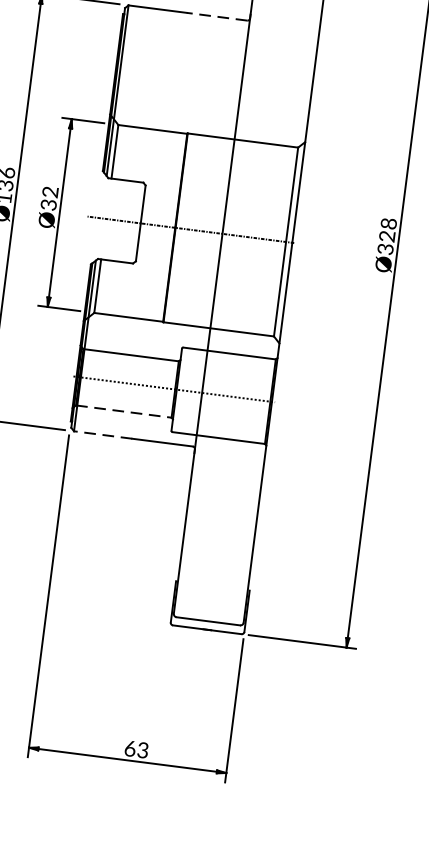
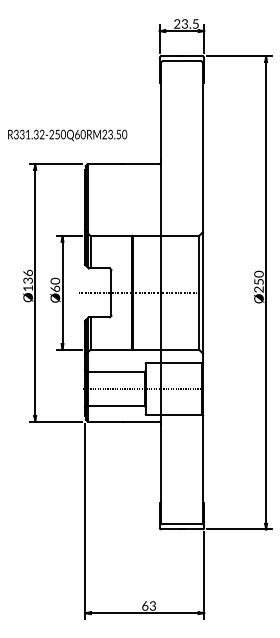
line: (216, 17) -> (140, 164), dashed -> solid
text: (49, 197) -> (55, 284), Ø32 -> Ø60
text: (386, 235) -> (258, 281), Ø328 -> Ø250
line: (123, 412) -> (115, 406), dashed -> solid
line: (103, 434) -> (105, 421), dashed -> solid

